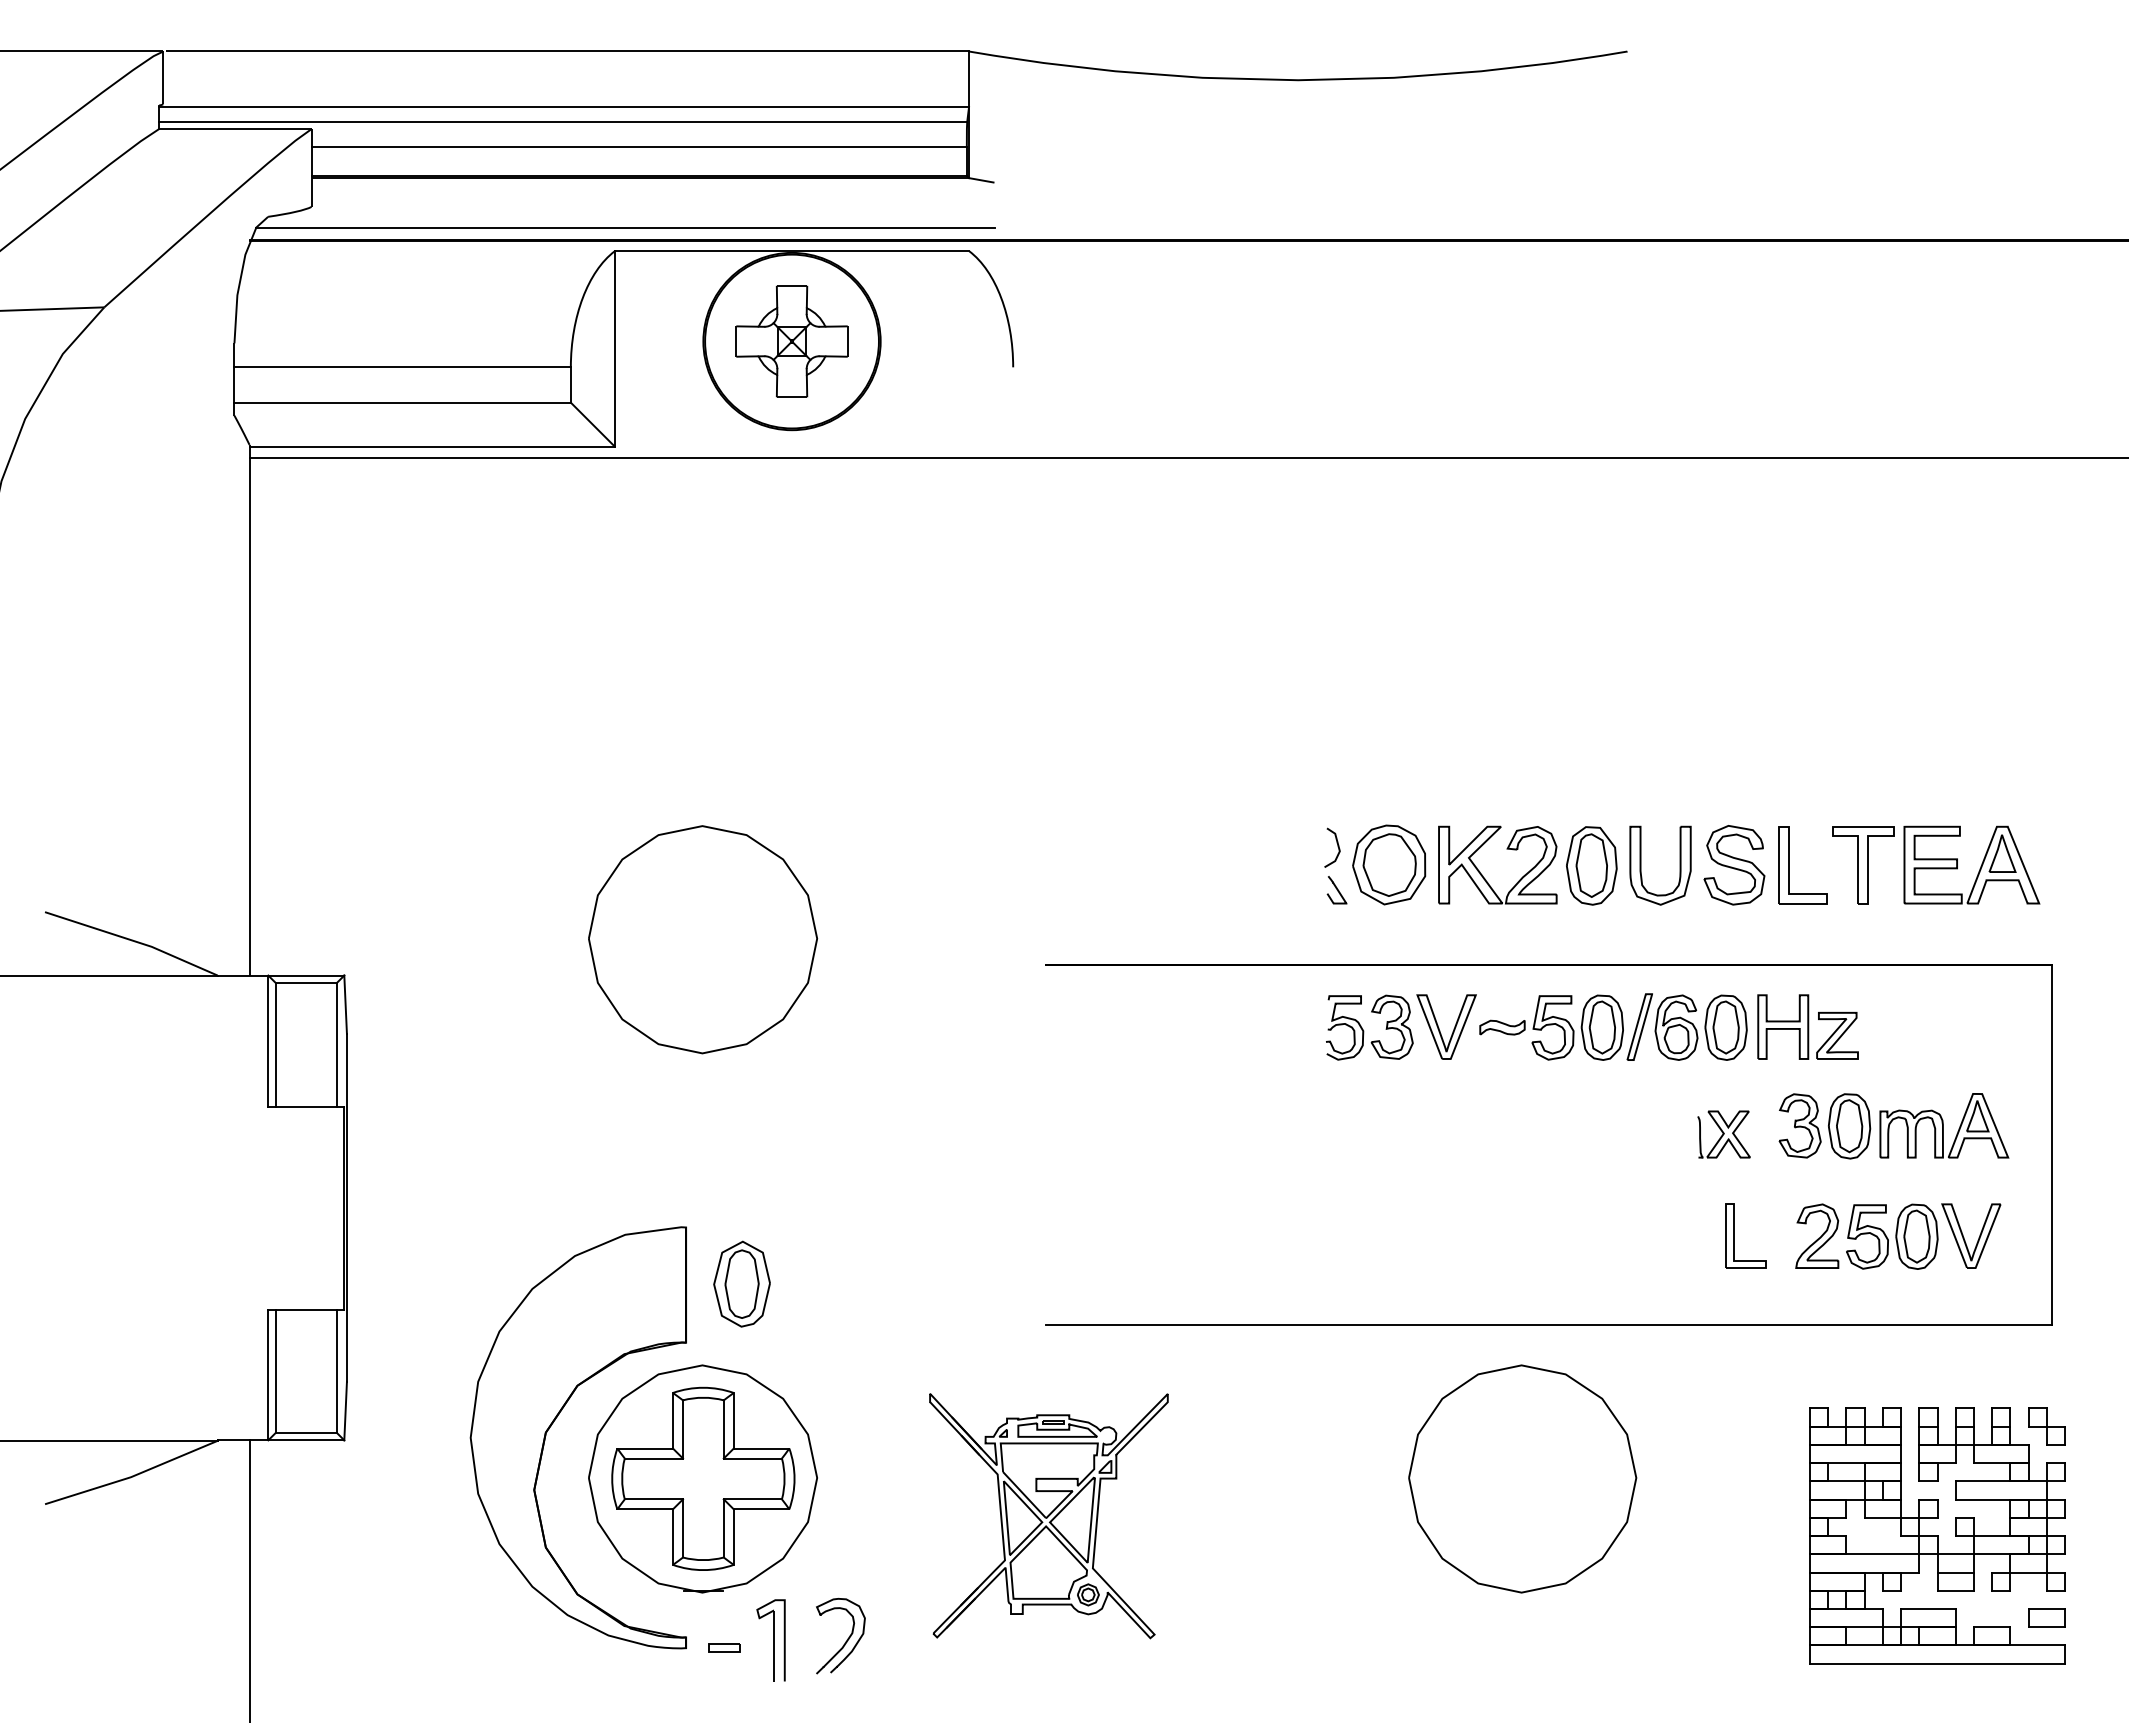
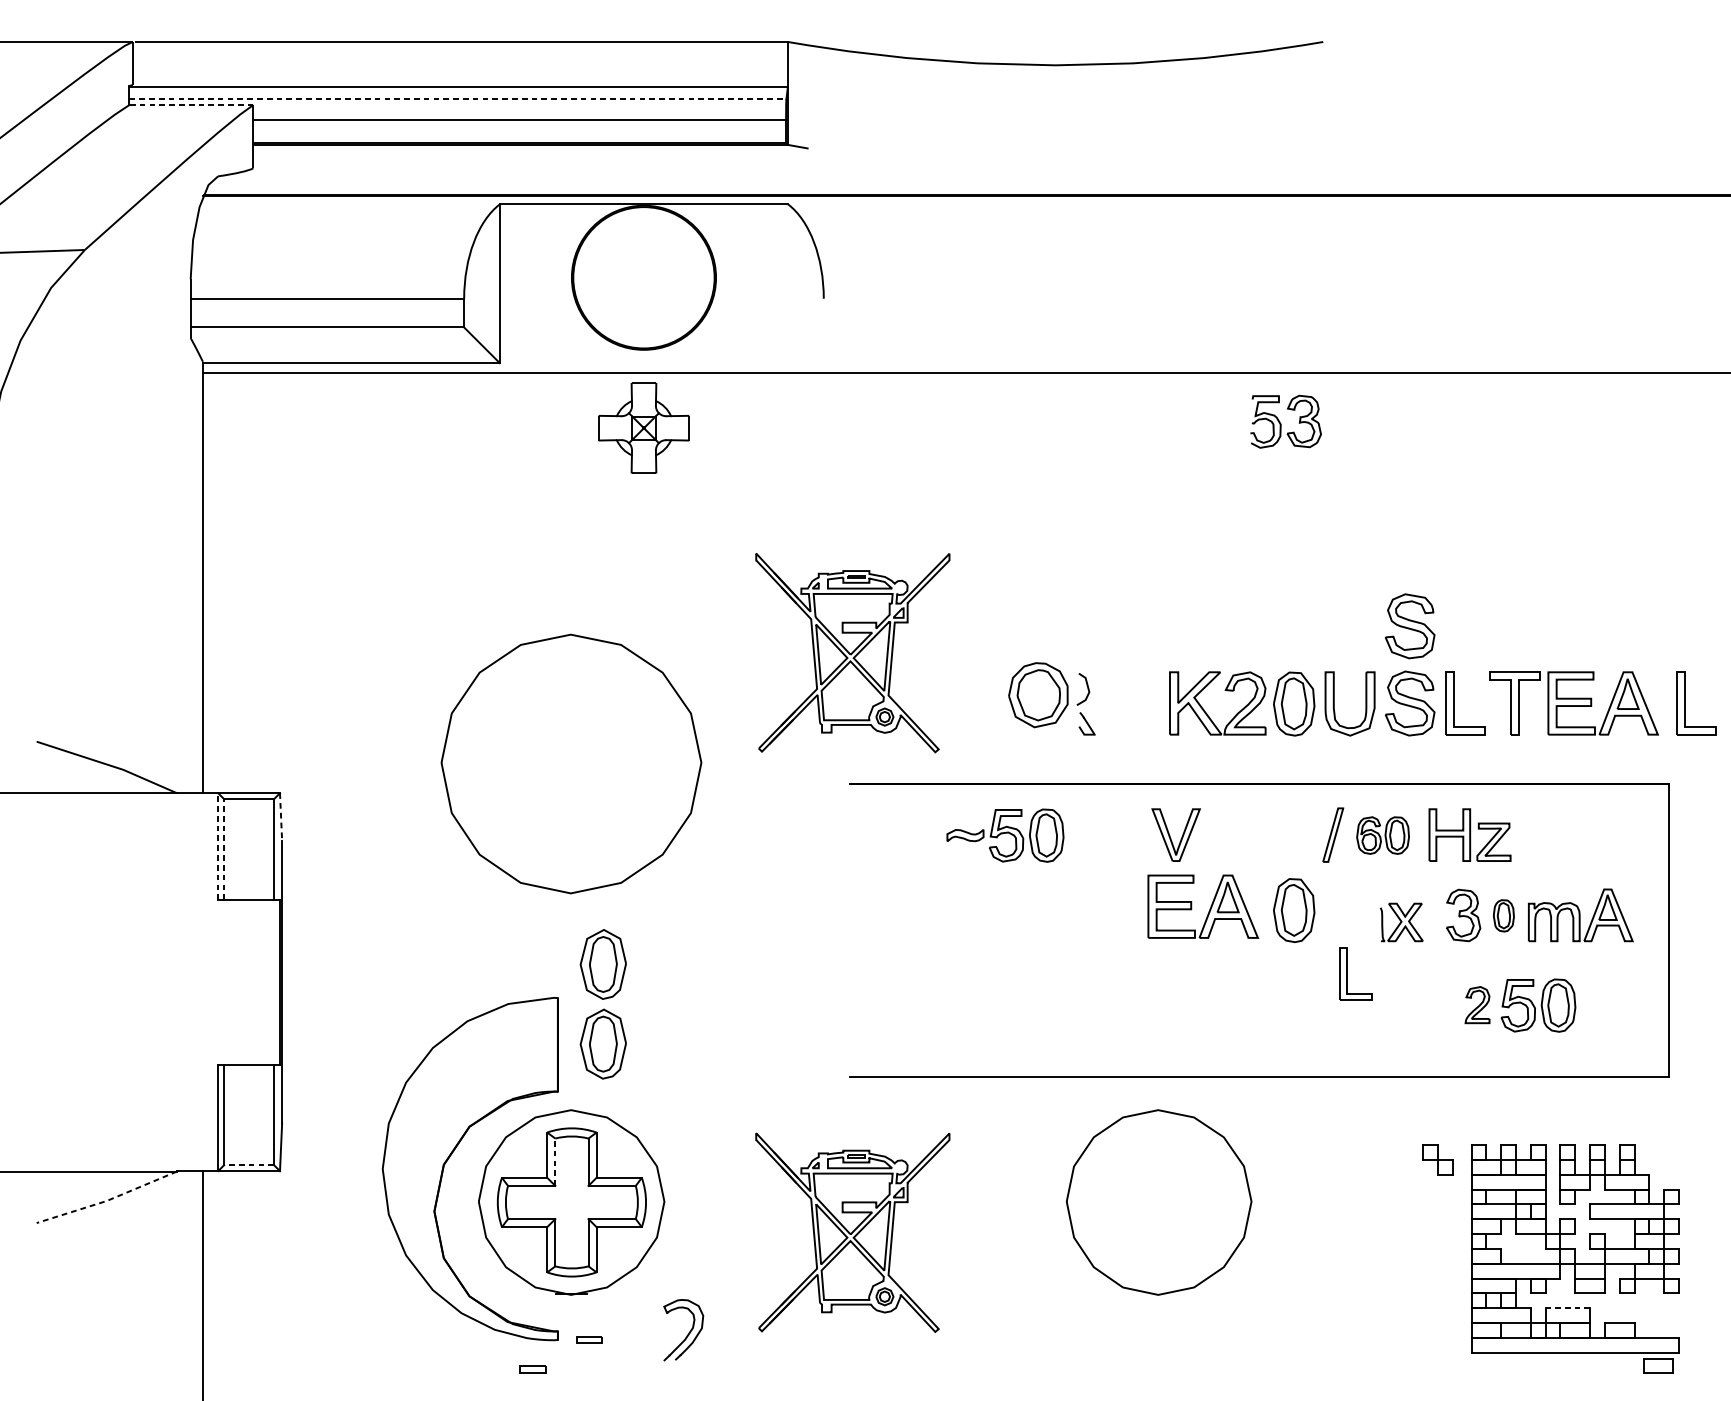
line: (563, 121) -> (458, 98), solid -> dashed
line: (234, 129) -> (190, 105), solid -> dashed
line: (625, 227) -> (508, 185), removed
part: (791, 341) -> (643, 428), moved
part: (1734, 770) -> (1410, 626), added
part: (1048, 803) -> (852, 653), added
part: (1389, 864) -> (1038, 694), moved
part: (2073, 865) -> (1685, 703), added
part: (703, 939) -> (572, 763), size x1.4
line: (345, 1005) -> (280, 817), solid -> dashed
part: (1551, 1027) -> (1005, 835), moved
part: (1700, 1027) -> (1382, 835), size x0.7
part: (1363, 1029) -> (1280, 423), moved
line: (268, 1041) -> (218, 846), solid -> dashed
line: (275, 1044) -> (224, 849), solid -> dashed
part: (1487, 1118) -> (1209, 909), added
part: (1591, 1119) -> (1293, 910), added
part: (1849, 1126) -> (1503, 915), size x0.6
part: (741, 1185) -> (602, 963), added
part: (1734, 1235) -> (1346, 973), moved
part: (1817, 1235) -> (1477, 1004), size x0.7
part: (1964, 1237) -> (1597, 1006), removed
part: (2046, 1426) -> (1437, 1159), moved
line: (683, 1428) -> (555, 1161), solid -> dashed
line: (306, 1433) -> (249, 1165), solid -> dashed
line: (131, 1476) -> (106, 1200), solid -> dashed
part: (1522, 1478) -> (1158, 1202), moved
line: (1927, 1608) -> (1567, 1307), solid -> dashed
part: (2046, 1617) -> (1658, 1365), moved
part: (770, 1640) -> (626, 1333), removed
part: (655, 1683) -> (532, 1368), added

